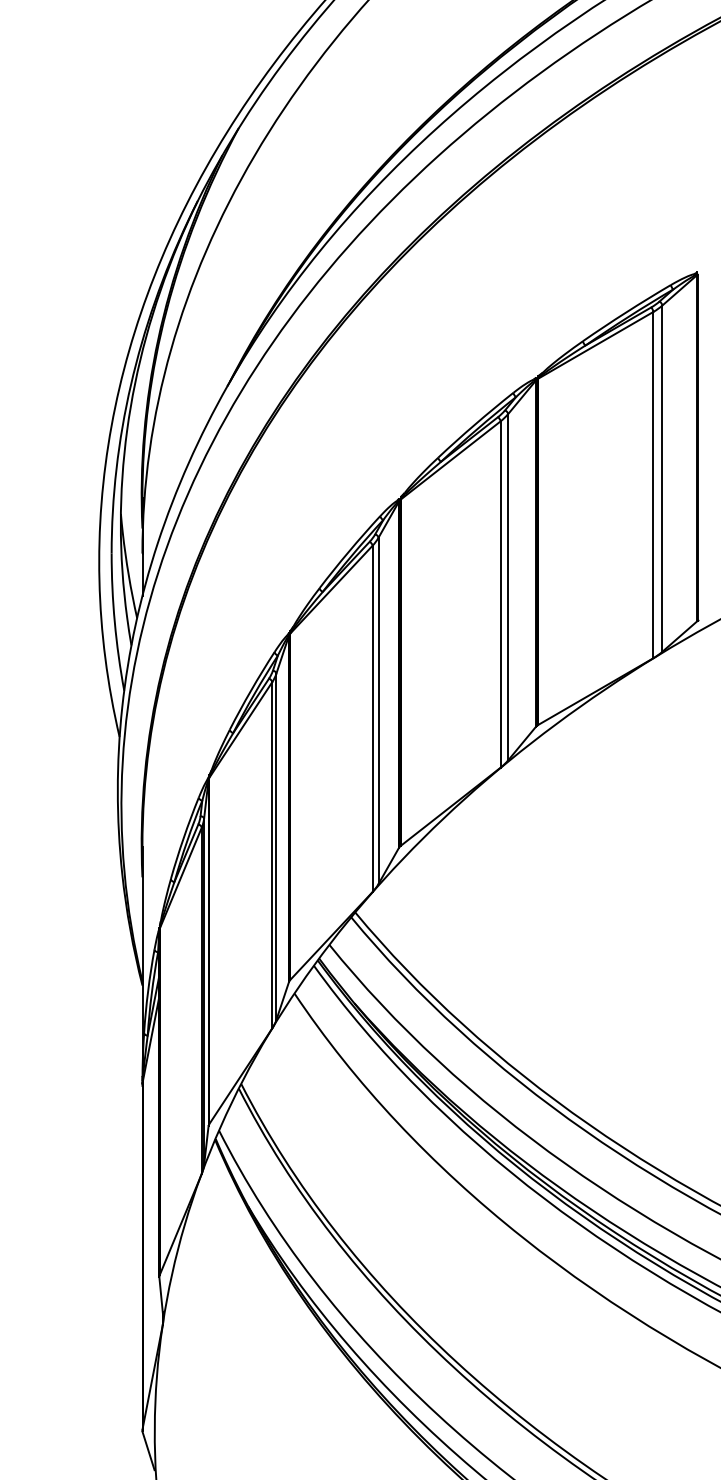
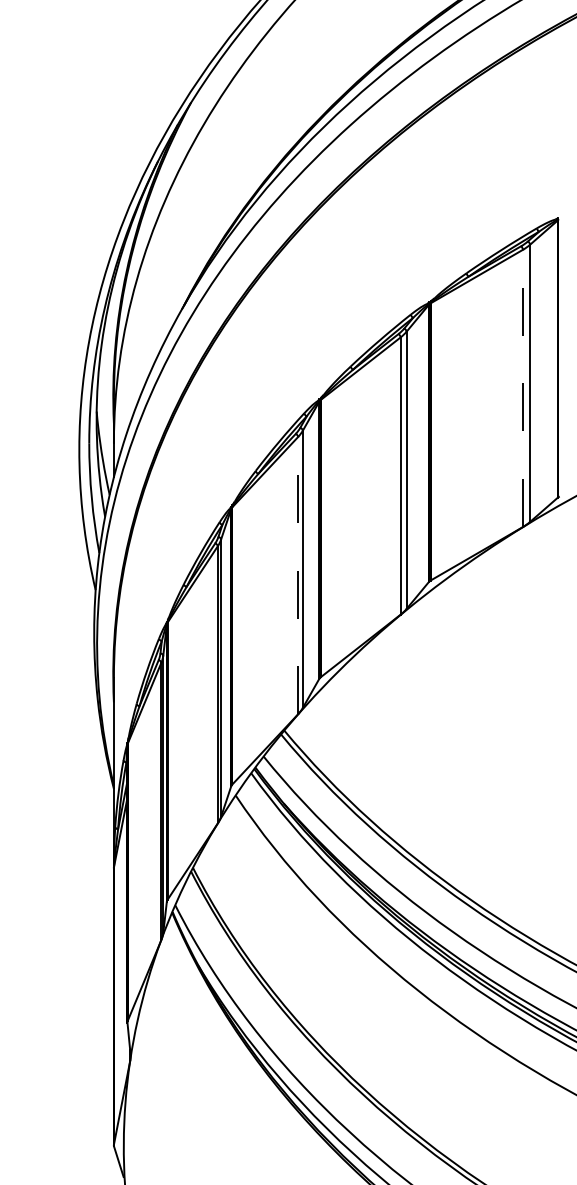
line: (654, 485) -> (523, 388), solid -> dashed
line: (372, 718) -> (298, 575), solid -> dashed

